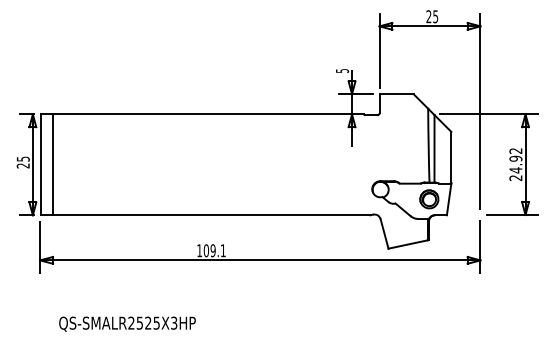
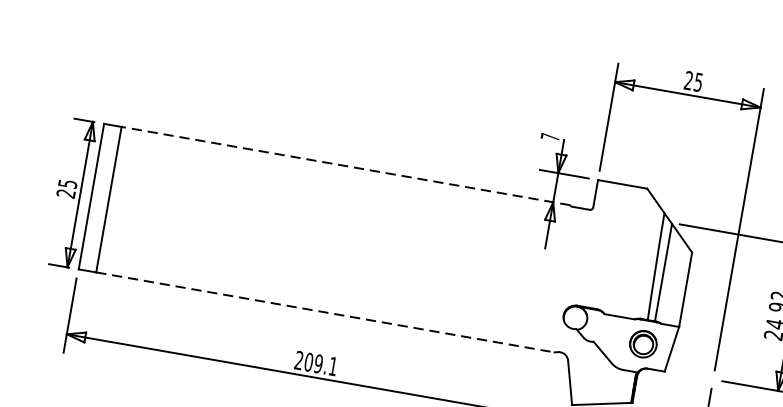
text: (342, 70) -> (550, 136), 5 -> 7
line: (208, 114) -> (346, 166), solid -> dashed
line: (211, 215) -> (325, 312), solid -> dashed
text: (199, 250) -> (298, 360), 109.1 -> 209.1

